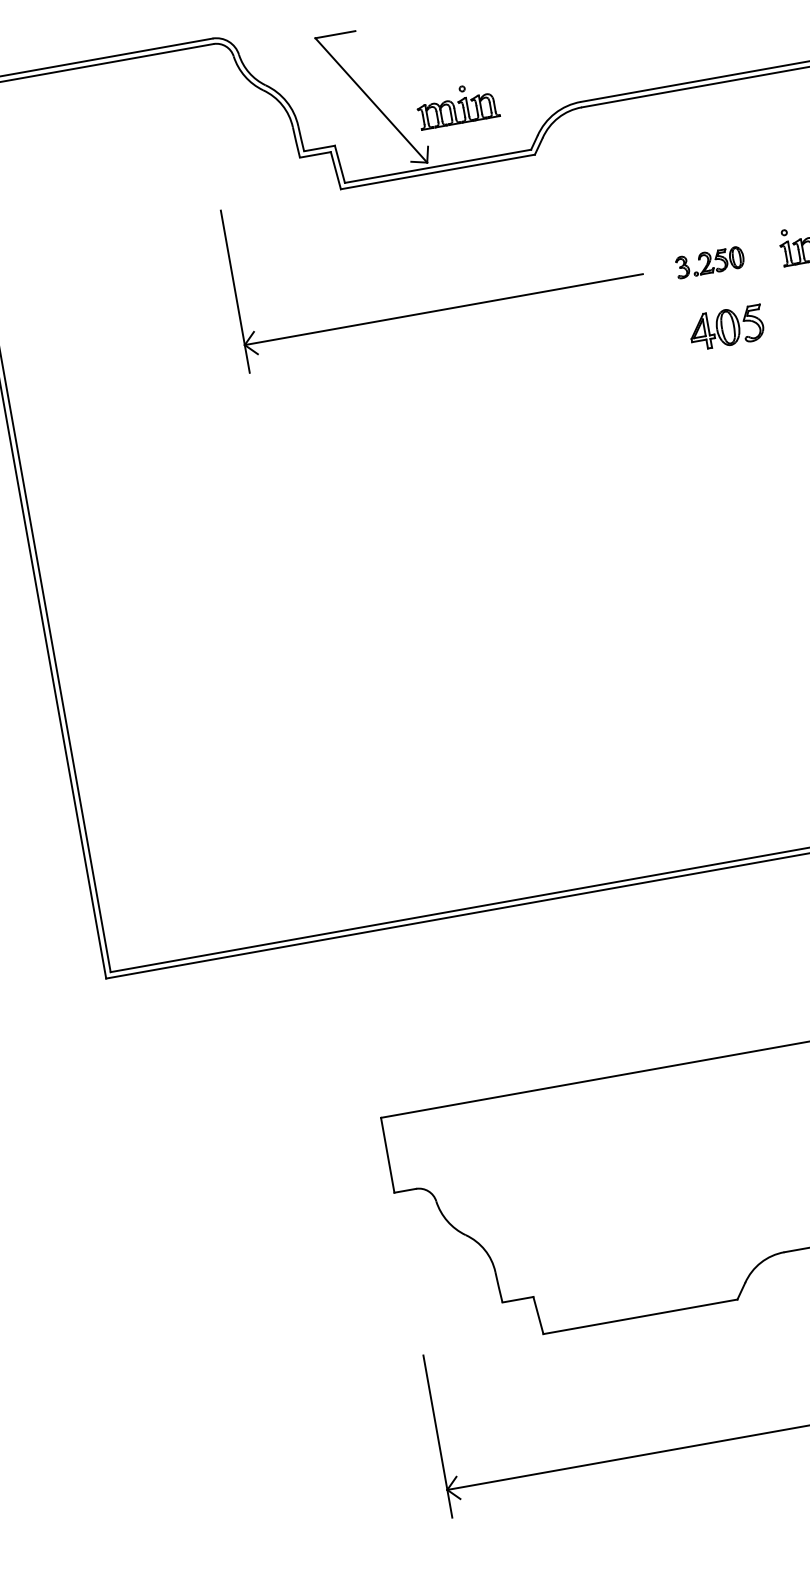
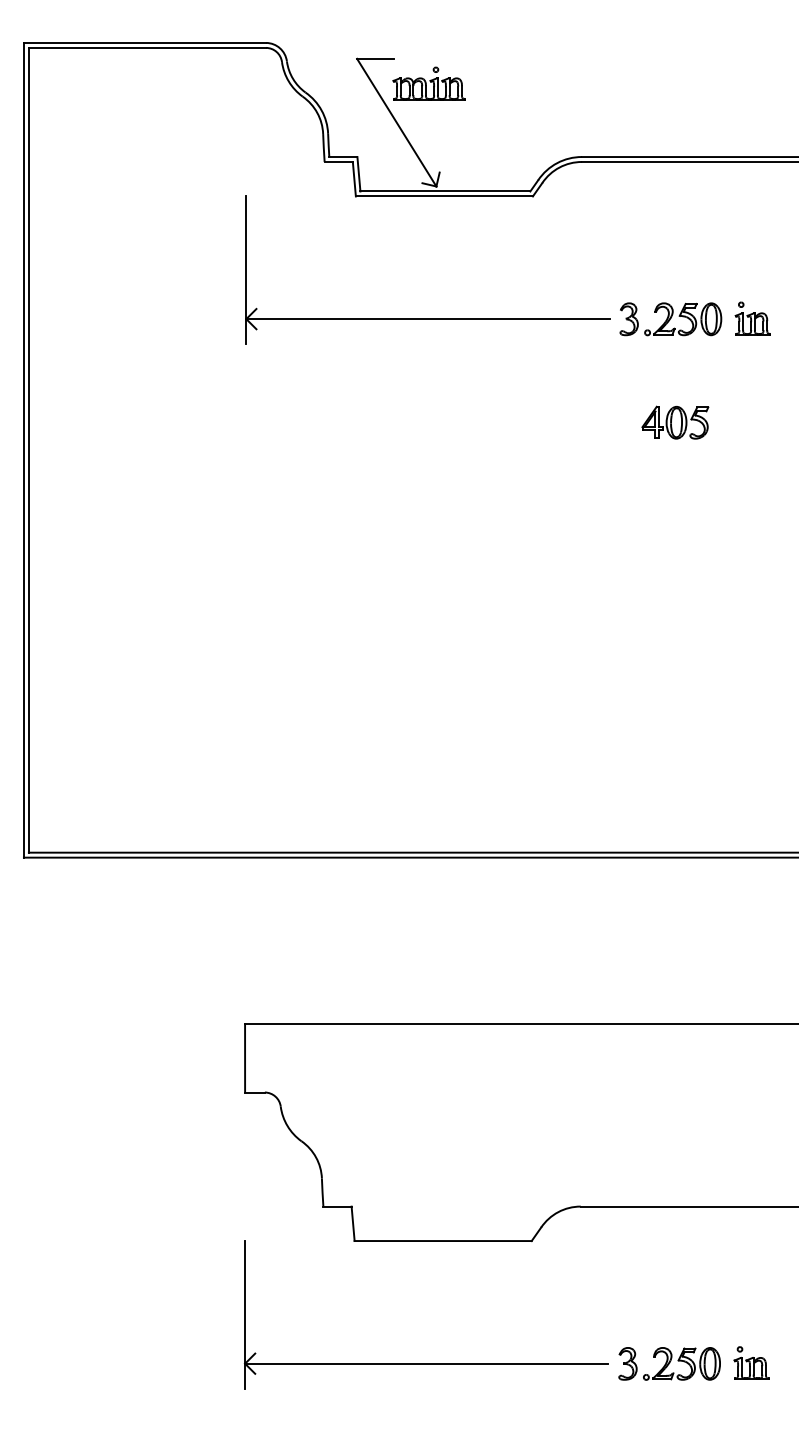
part: (456, 105) -> (428, 83), moved
part: (709, 262) -> (670, 319), size x1.67
part: (726, 327) -> (675, 422), moved

